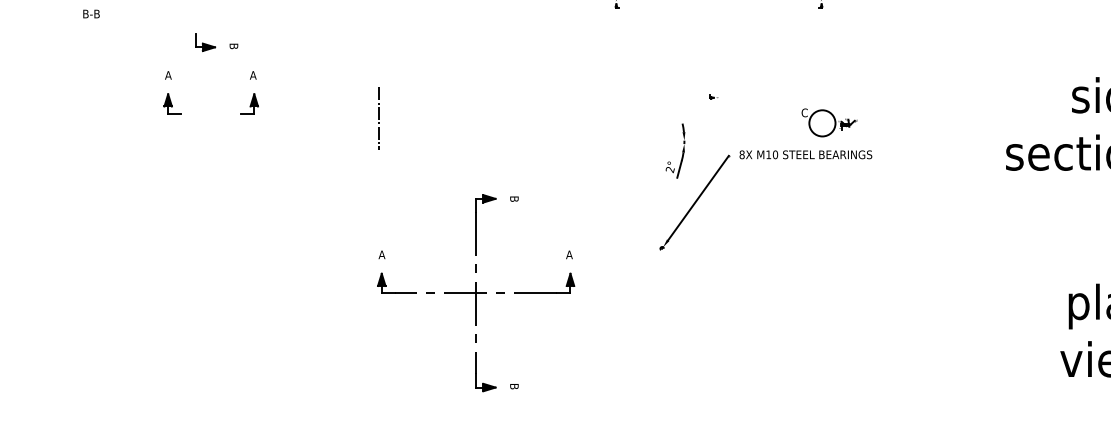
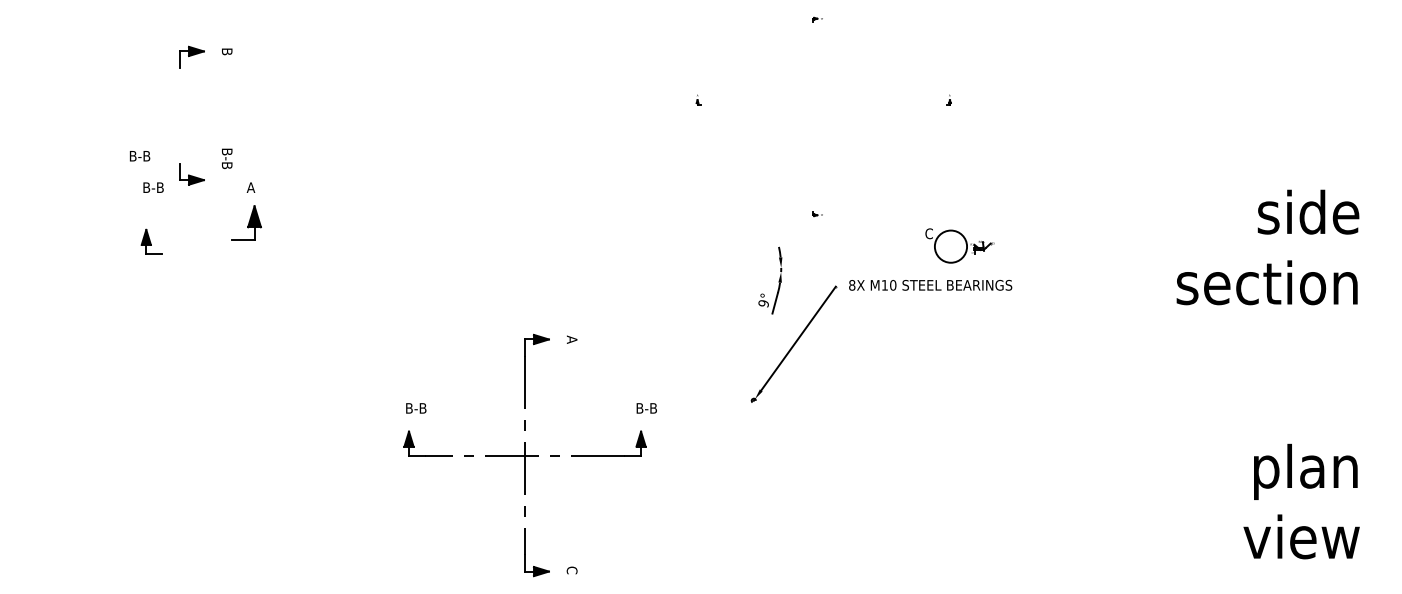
text: (91, 14) -> (140, 156), moved
part: (204, 42) -> (191, 174), moved
text: (234, 55) -> (227, 163), B -> B-B
text: (173, 75) -> (152, 187), A -> B-B
part: (172, 103) -> (151, 241), moved
part: (249, 103) -> (246, 222), size x1.4
line: (378, 118) -> (404, 240), removed
text: (670, 169) -> (763, 303), 2° -> 9°
text: (513, 198) -> (571, 339), B -> A
text: (387, 254) -> (415, 408), A -> B-B
text: (574, 254) -> (645, 408), A -> B-B
text: (513, 386) -> (571, 570), B -> C

